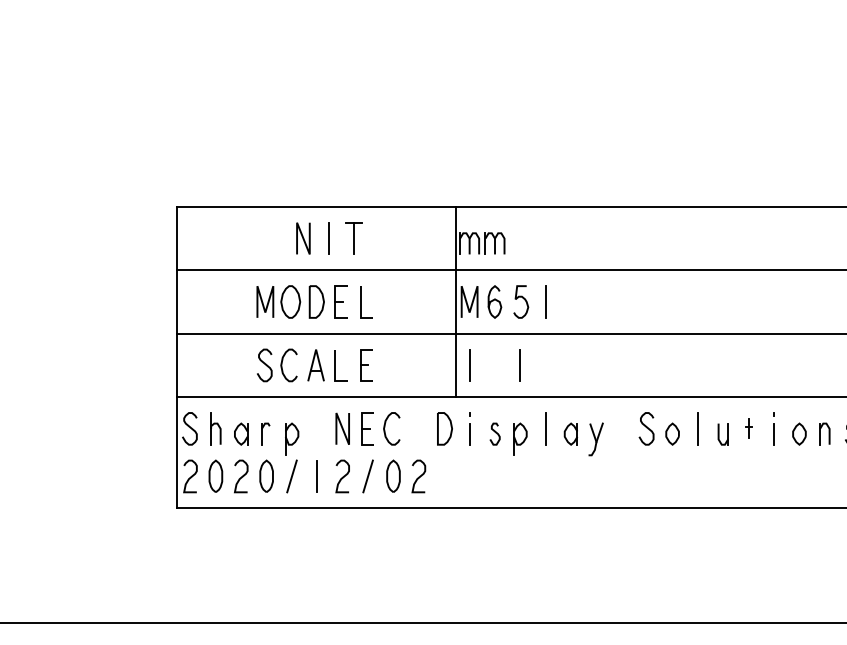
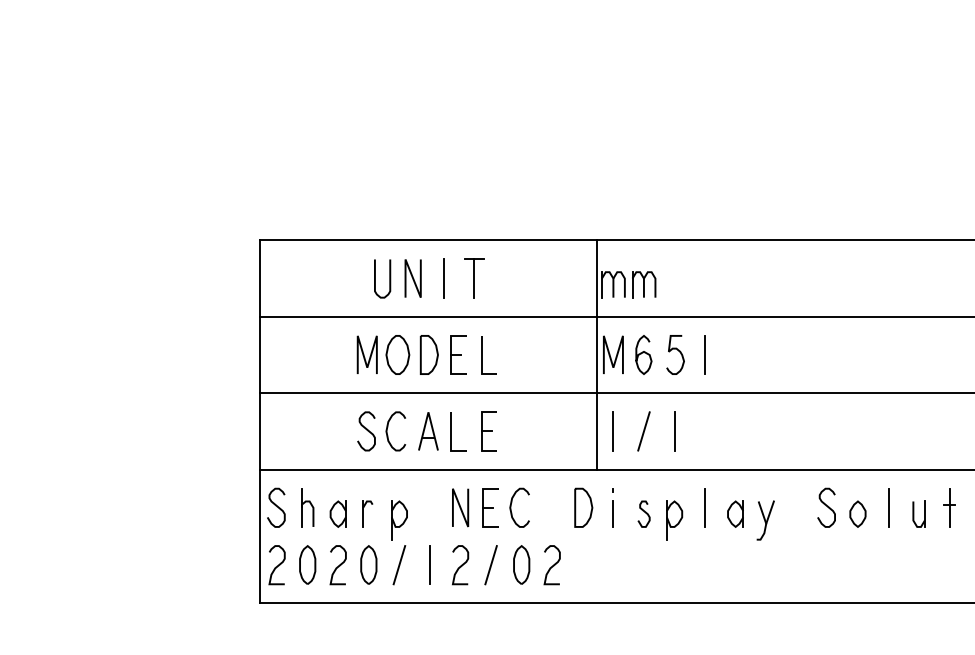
curve: (272, 238) -> (375, 278), added
line: (494, 365) -> (643, 431), added
part: (748, 428) -> (949, 507), size x1.67

